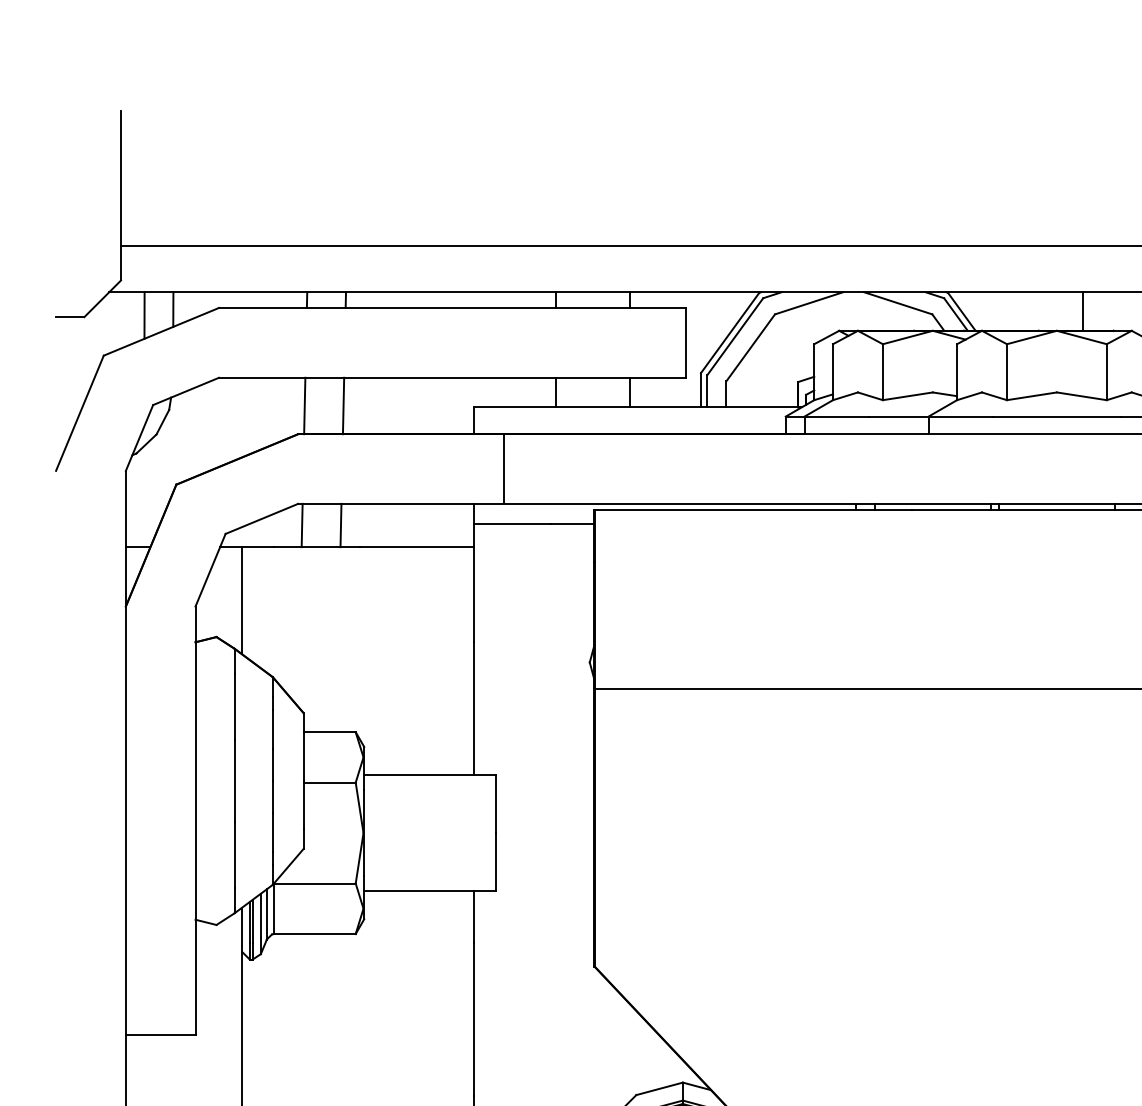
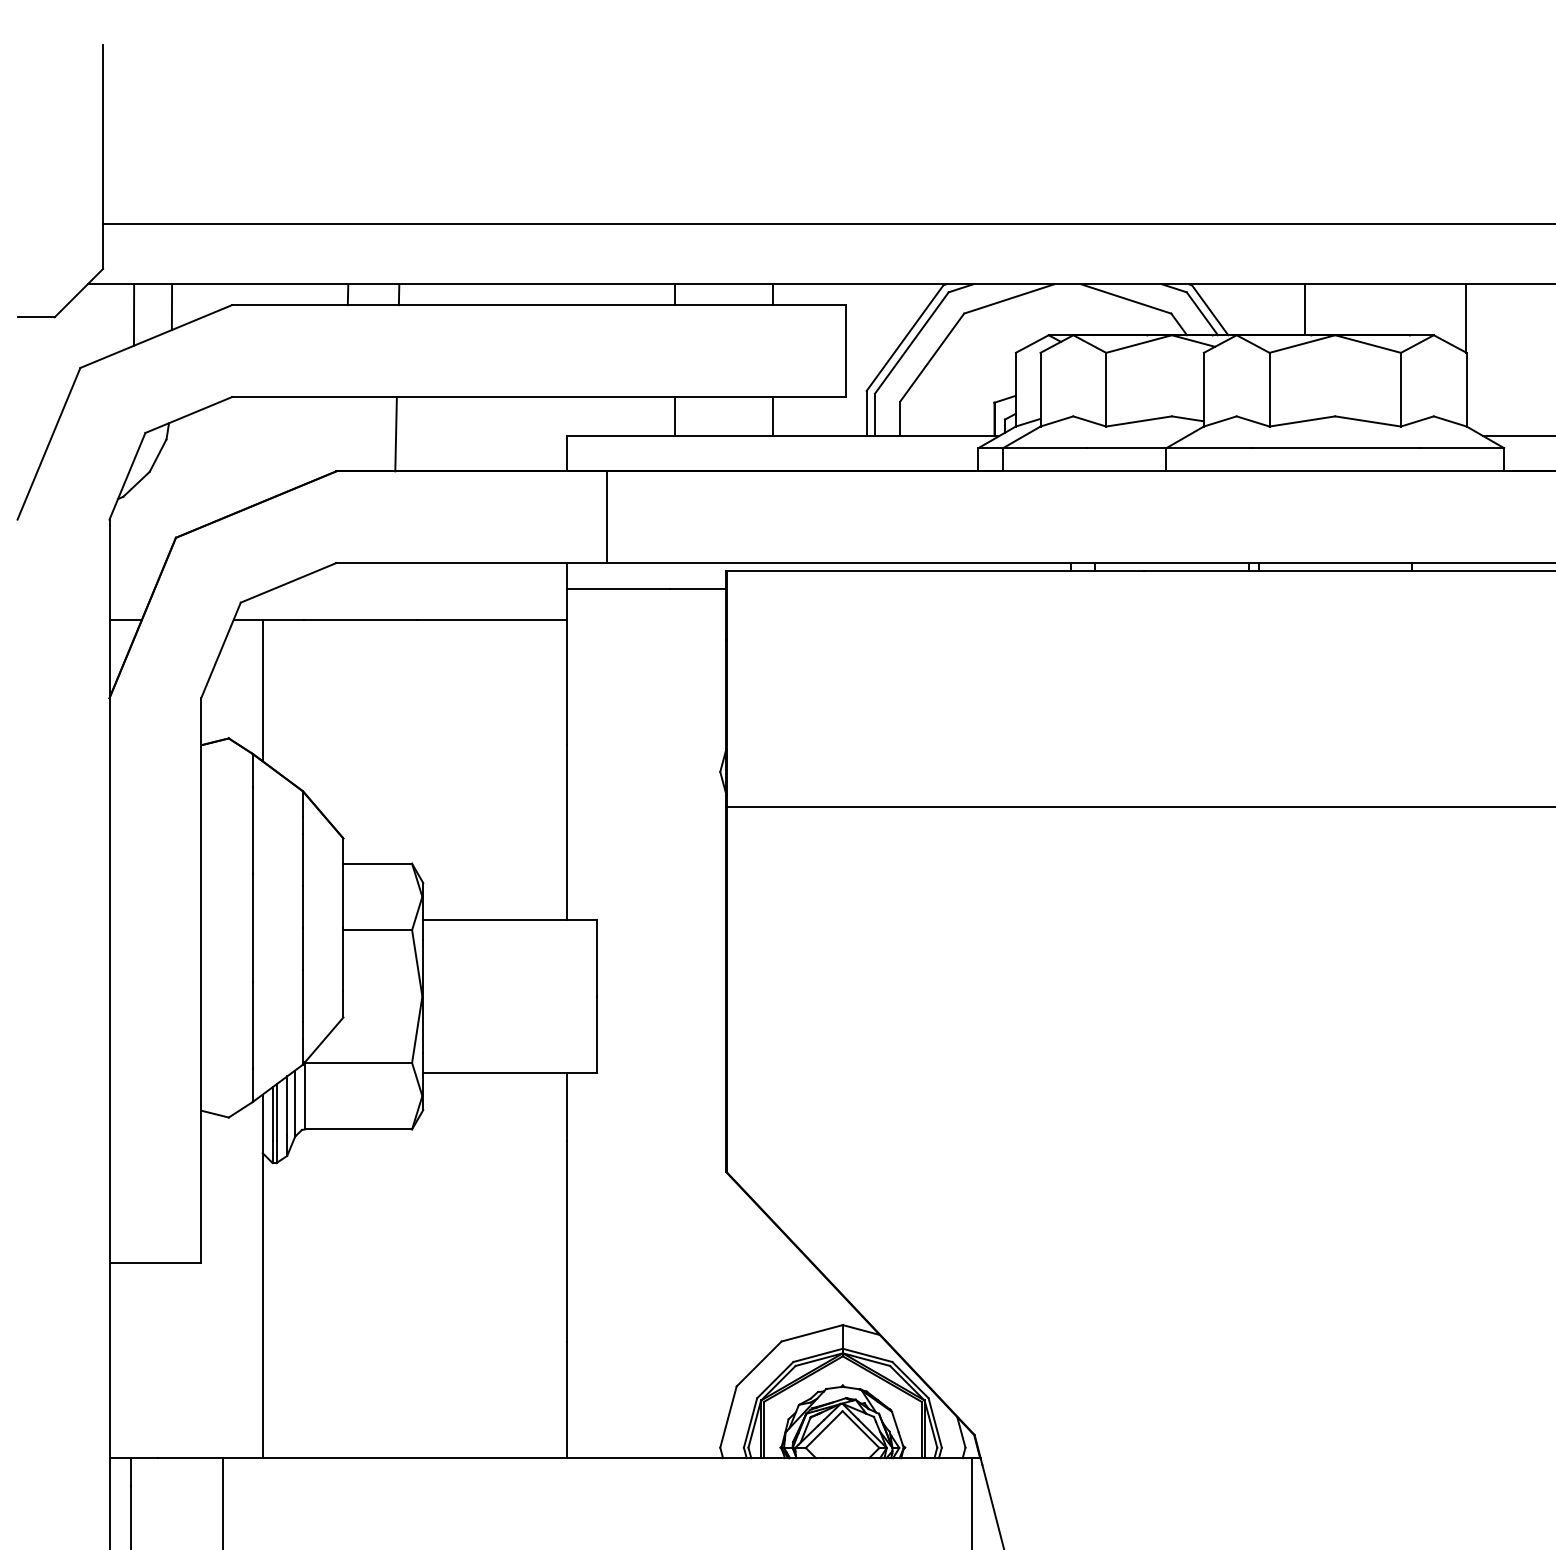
line: (1082, 311) -> (1304, 309), moved
line: (304, 406) -> (344, 434), removed
line: (302, 525) -> (341, 591), removed
line: (340, 525) -> (392, 591), removed

